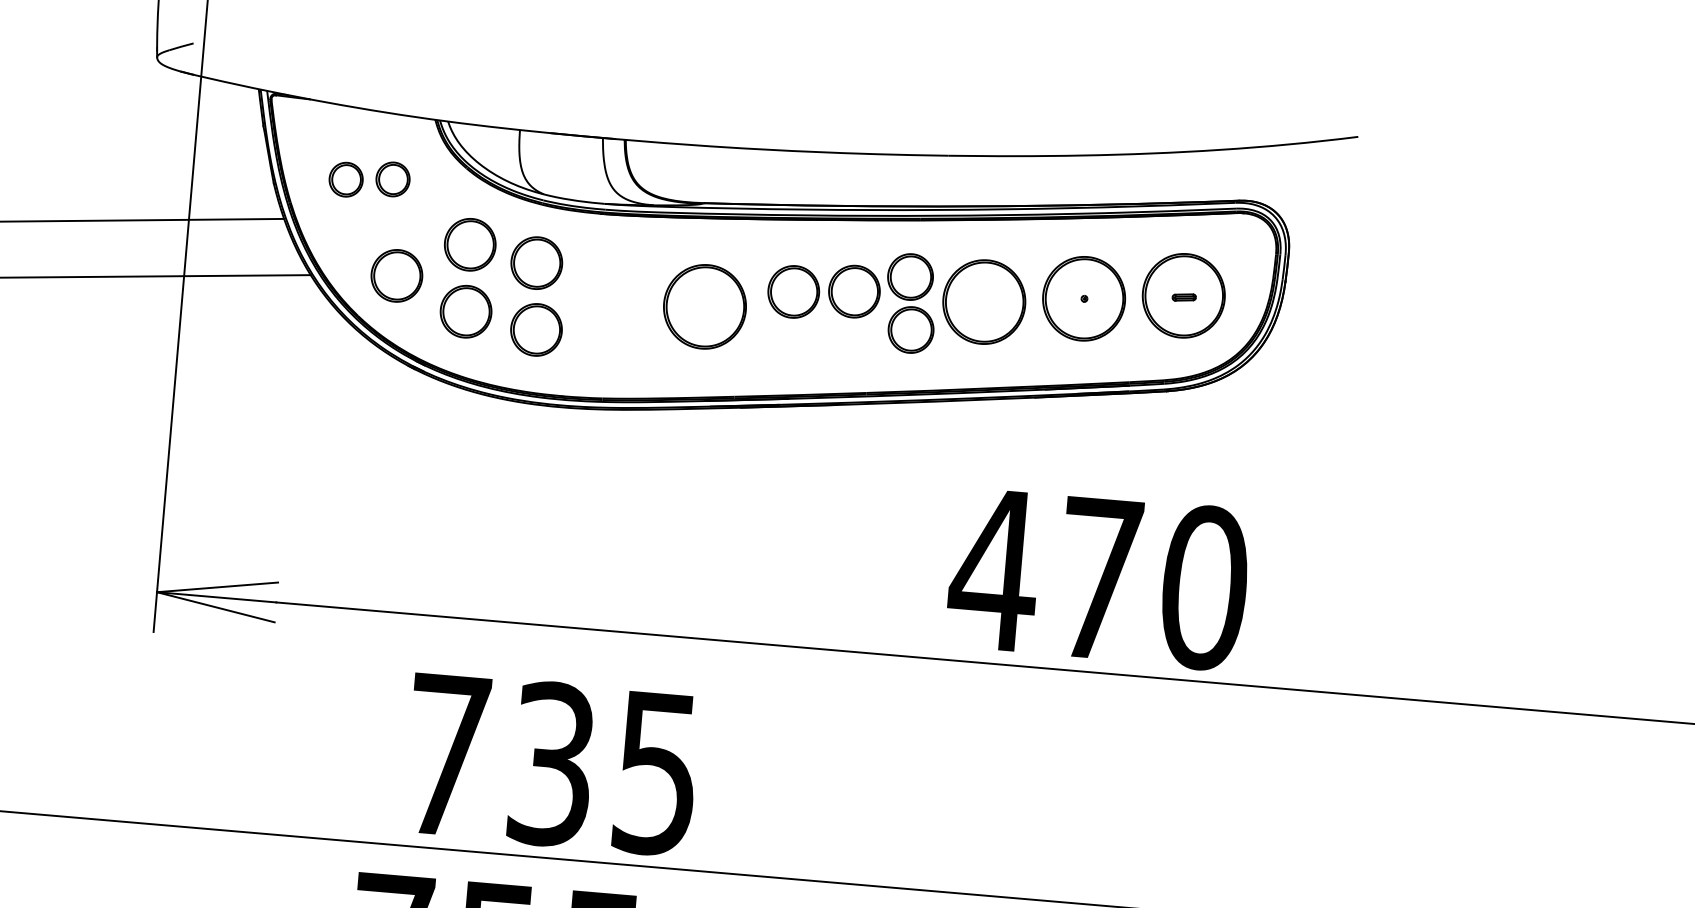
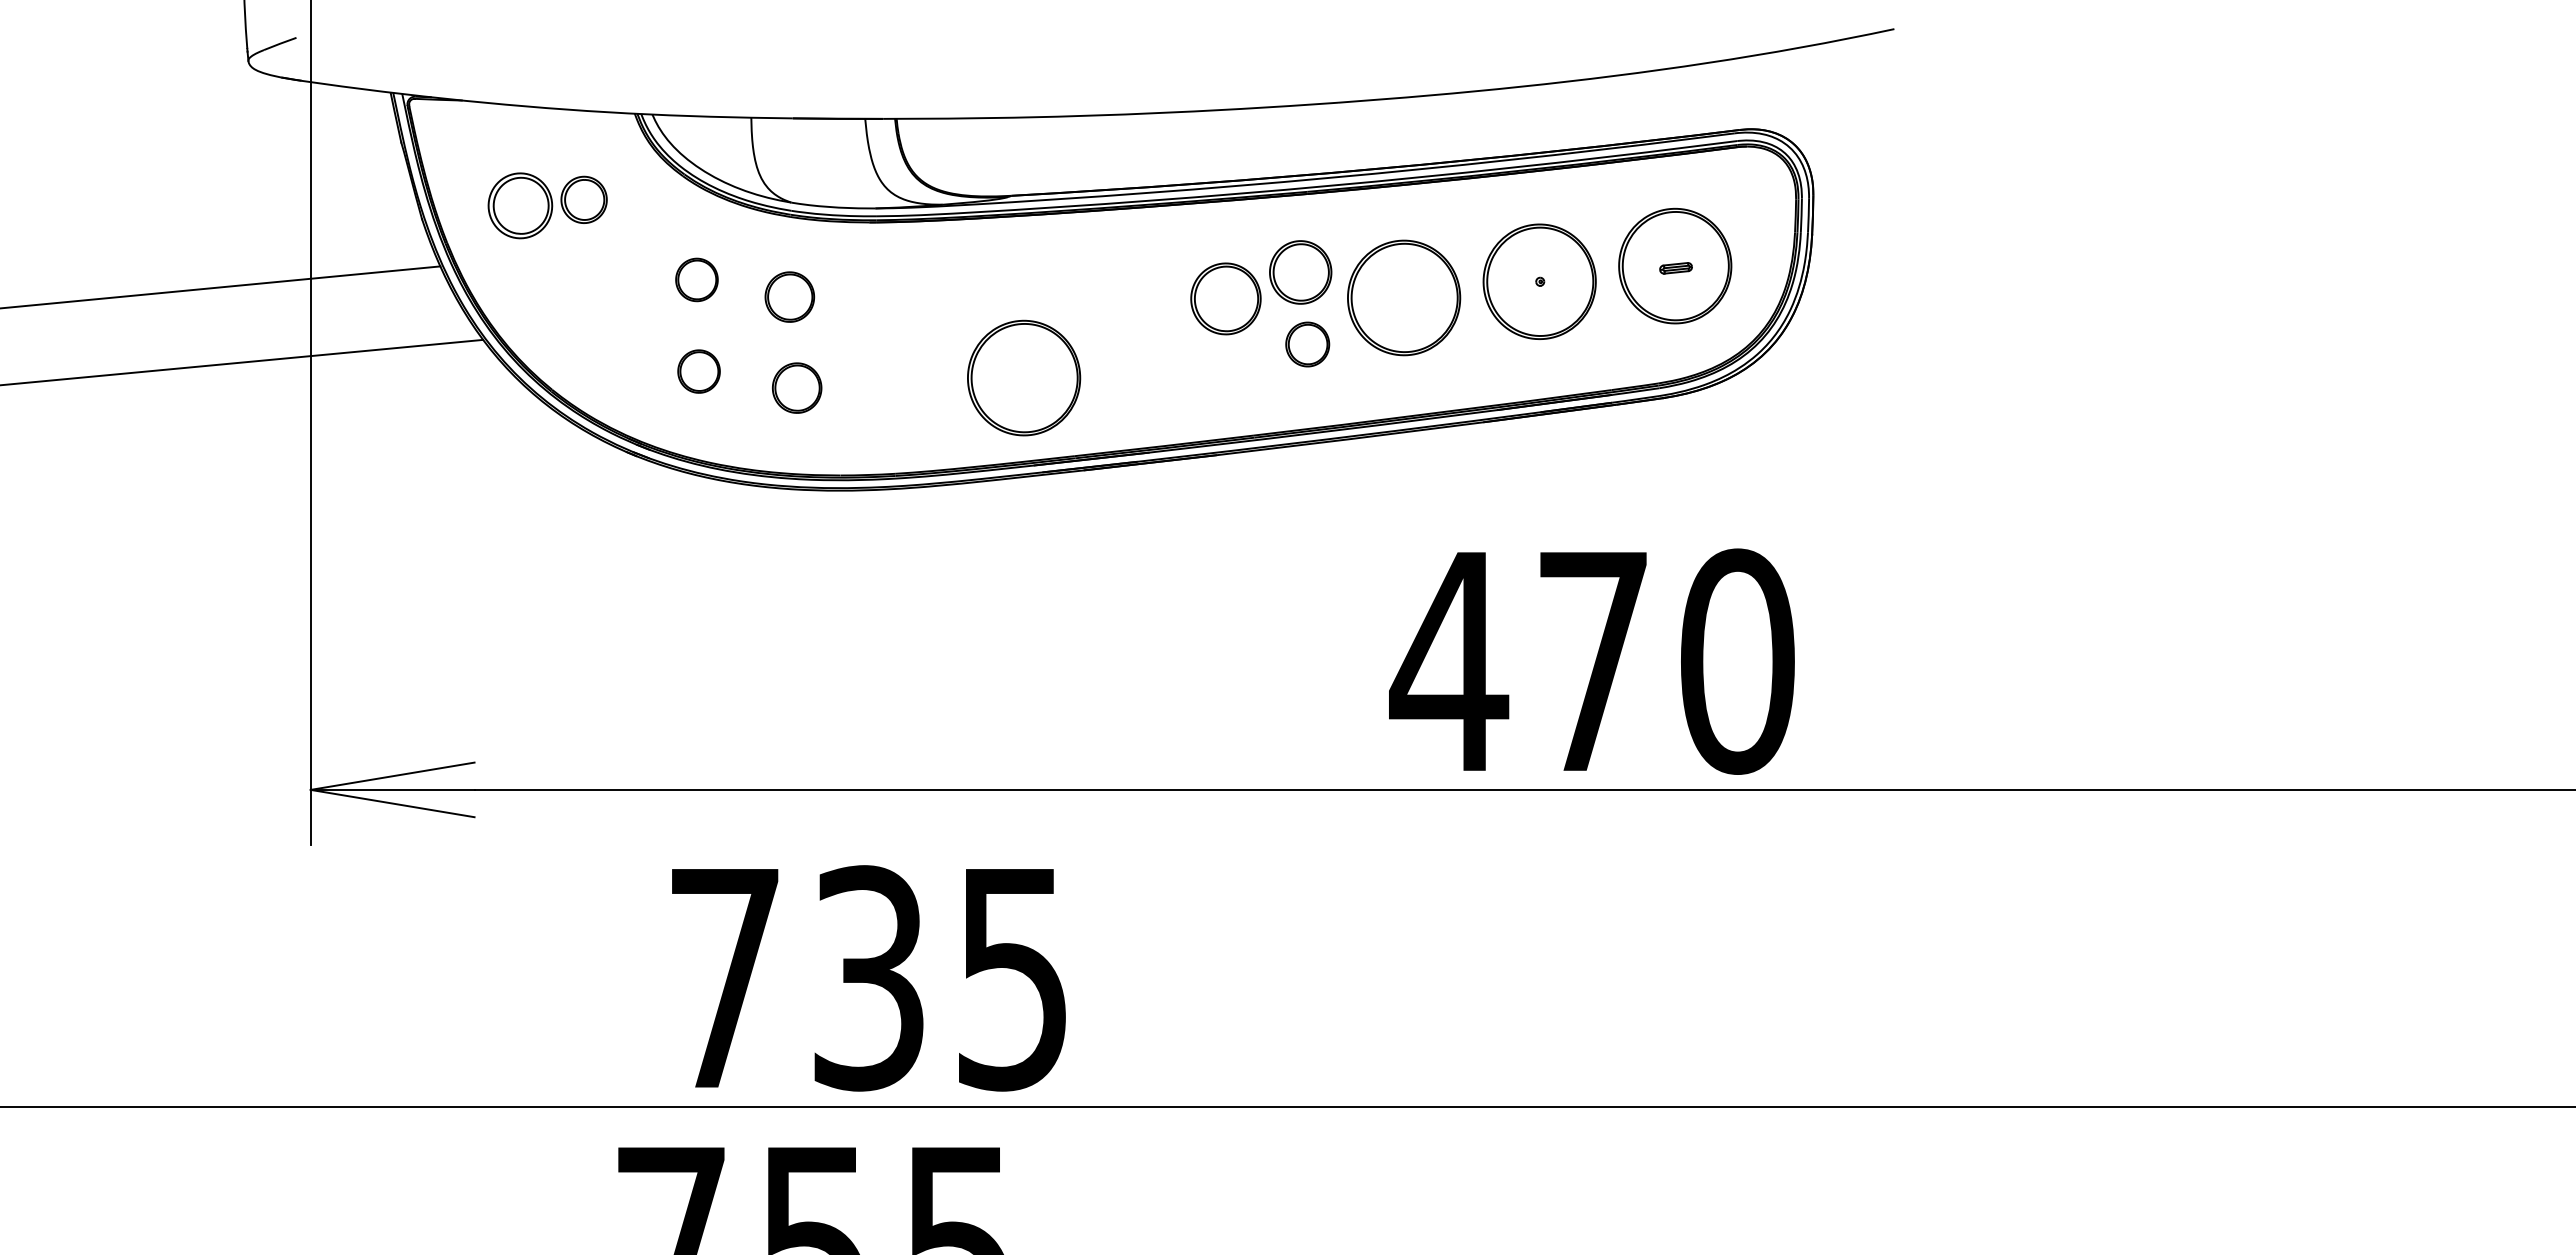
part: (345, 179) -> (519, 205), size x1.4
part: (469, 244) -> (696, 279), size x0.6
part: (536, 262) -> (789, 296), size x0.7
part: (396, 275) -> (600, 330), removed
part: (793, 291) -> (1142, 306), removed
part: (705, 306) -> (1024, 377), moved
part: (465, 311) -> (698, 371), size x0.6
part: (536, 329) -> (796, 387), size x0.7
part: (911, 329) -> (1307, 344), size x0.7

